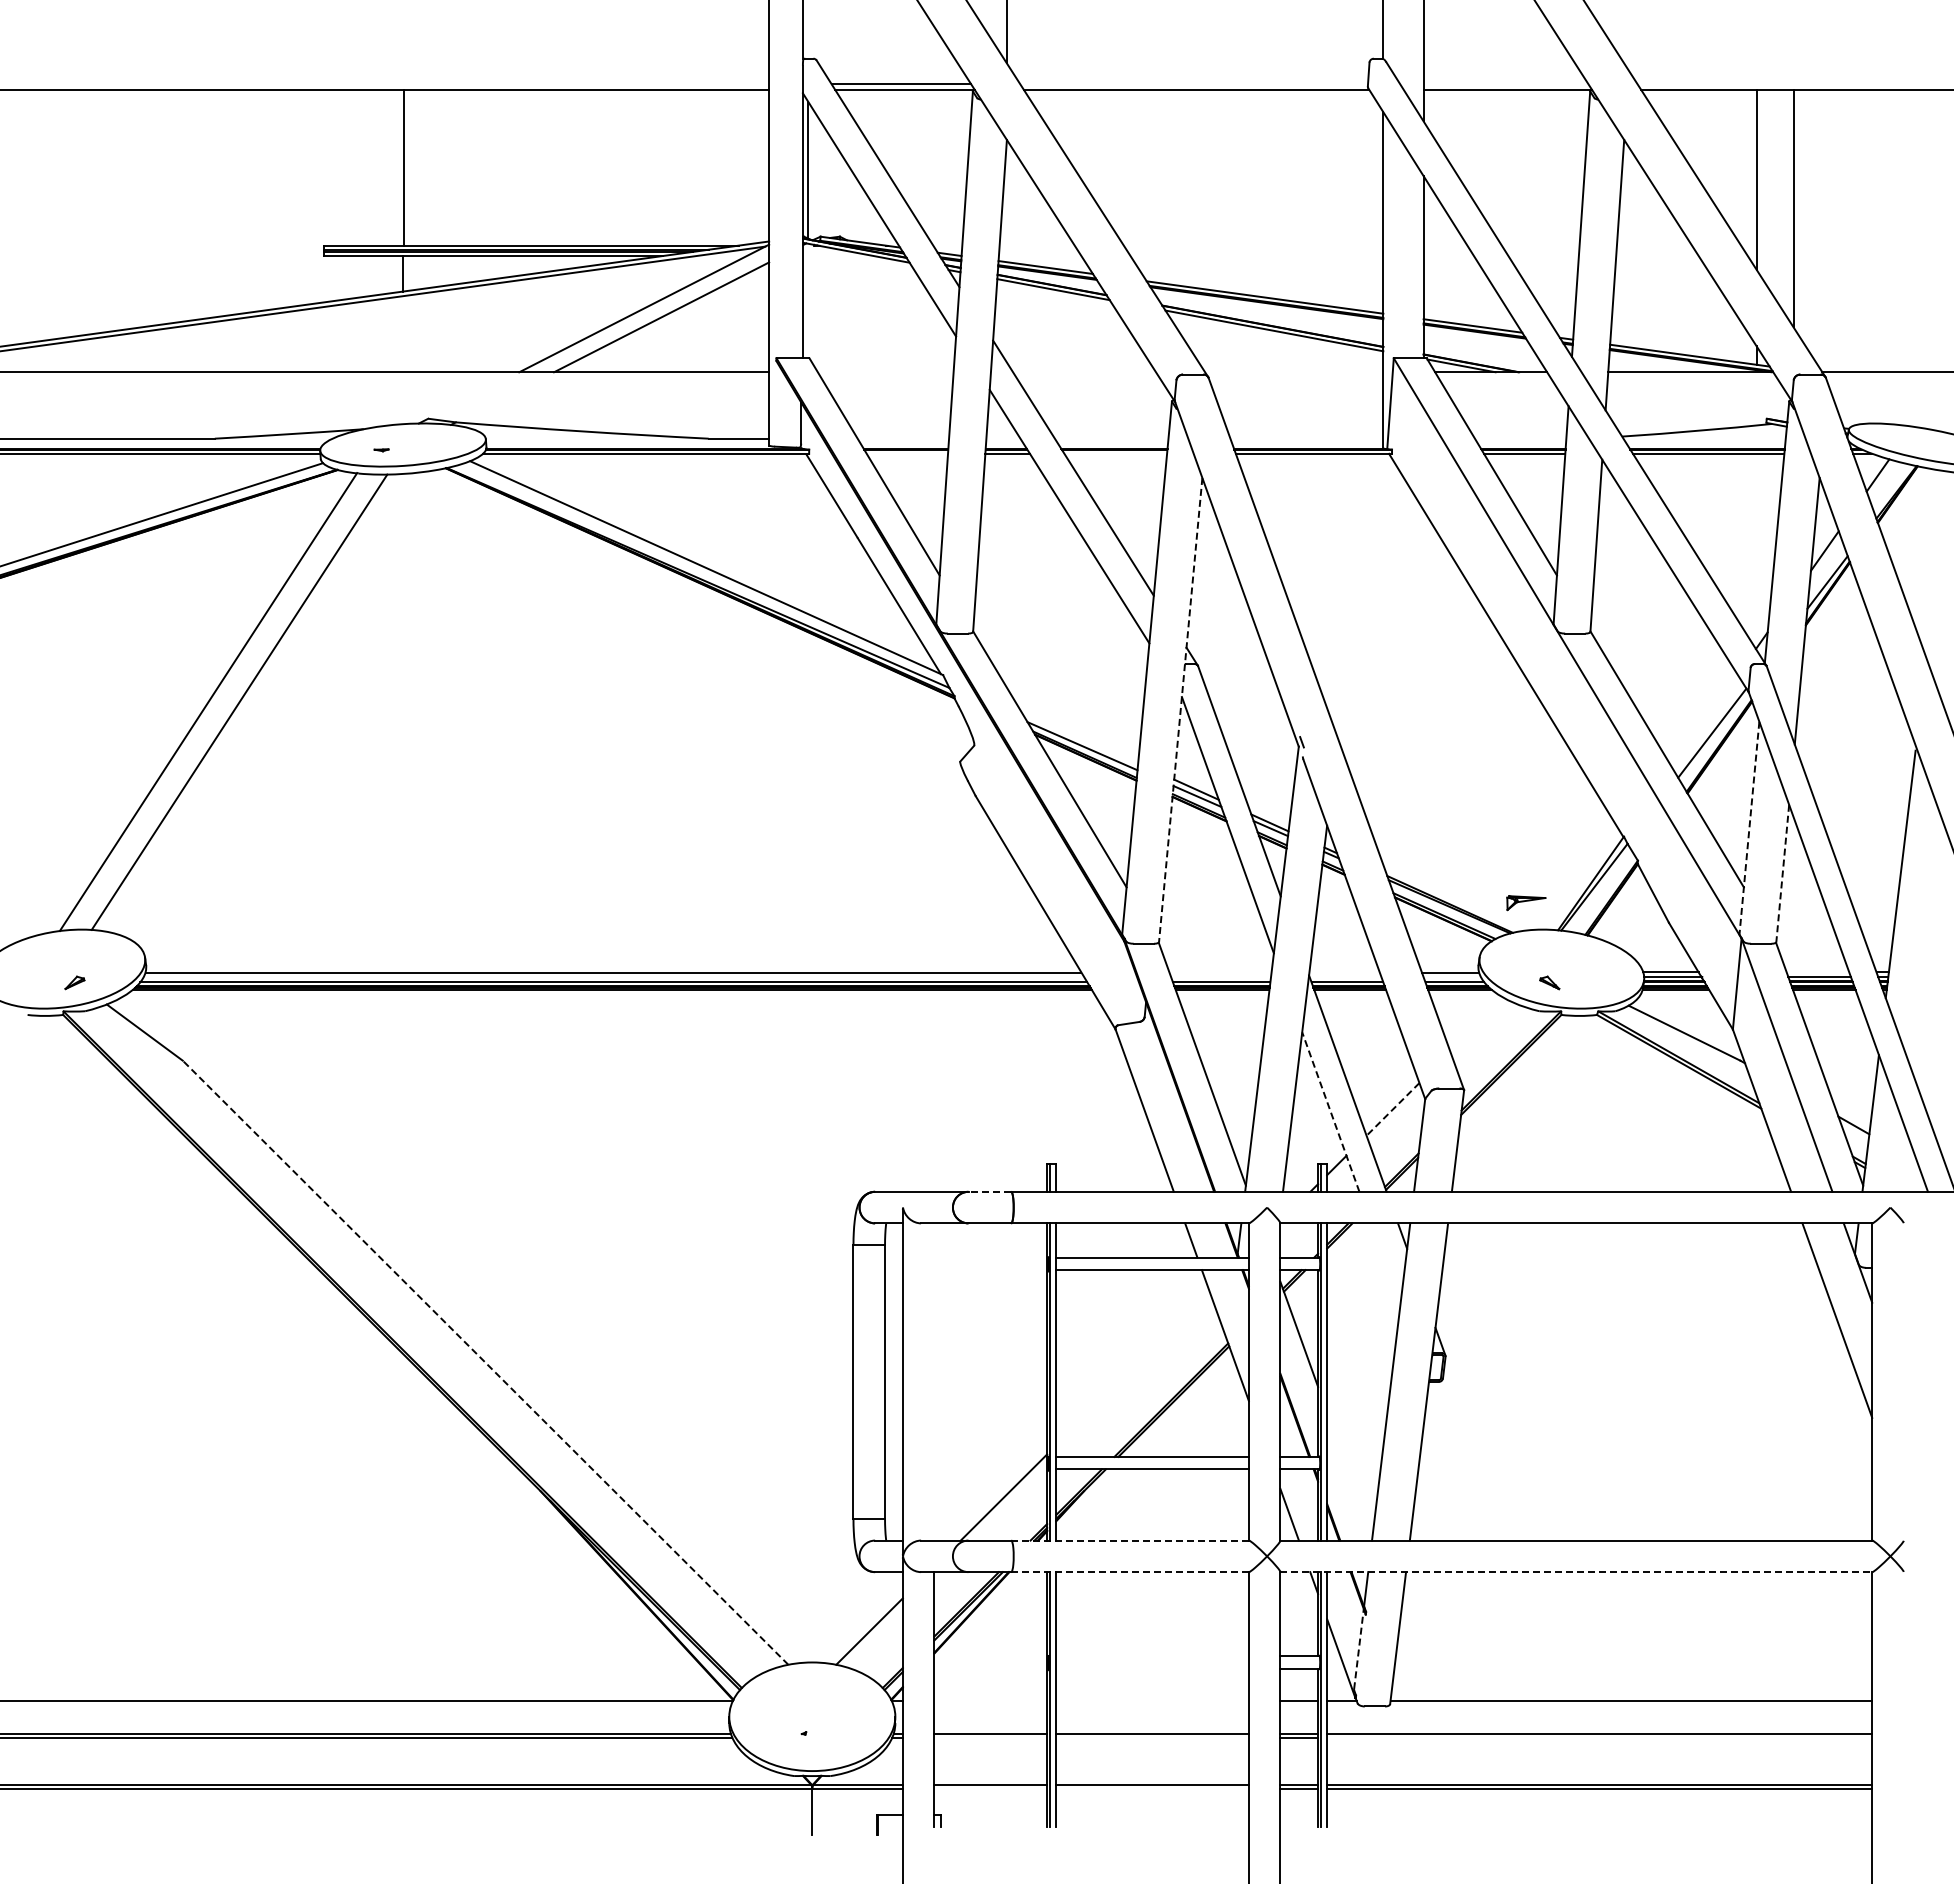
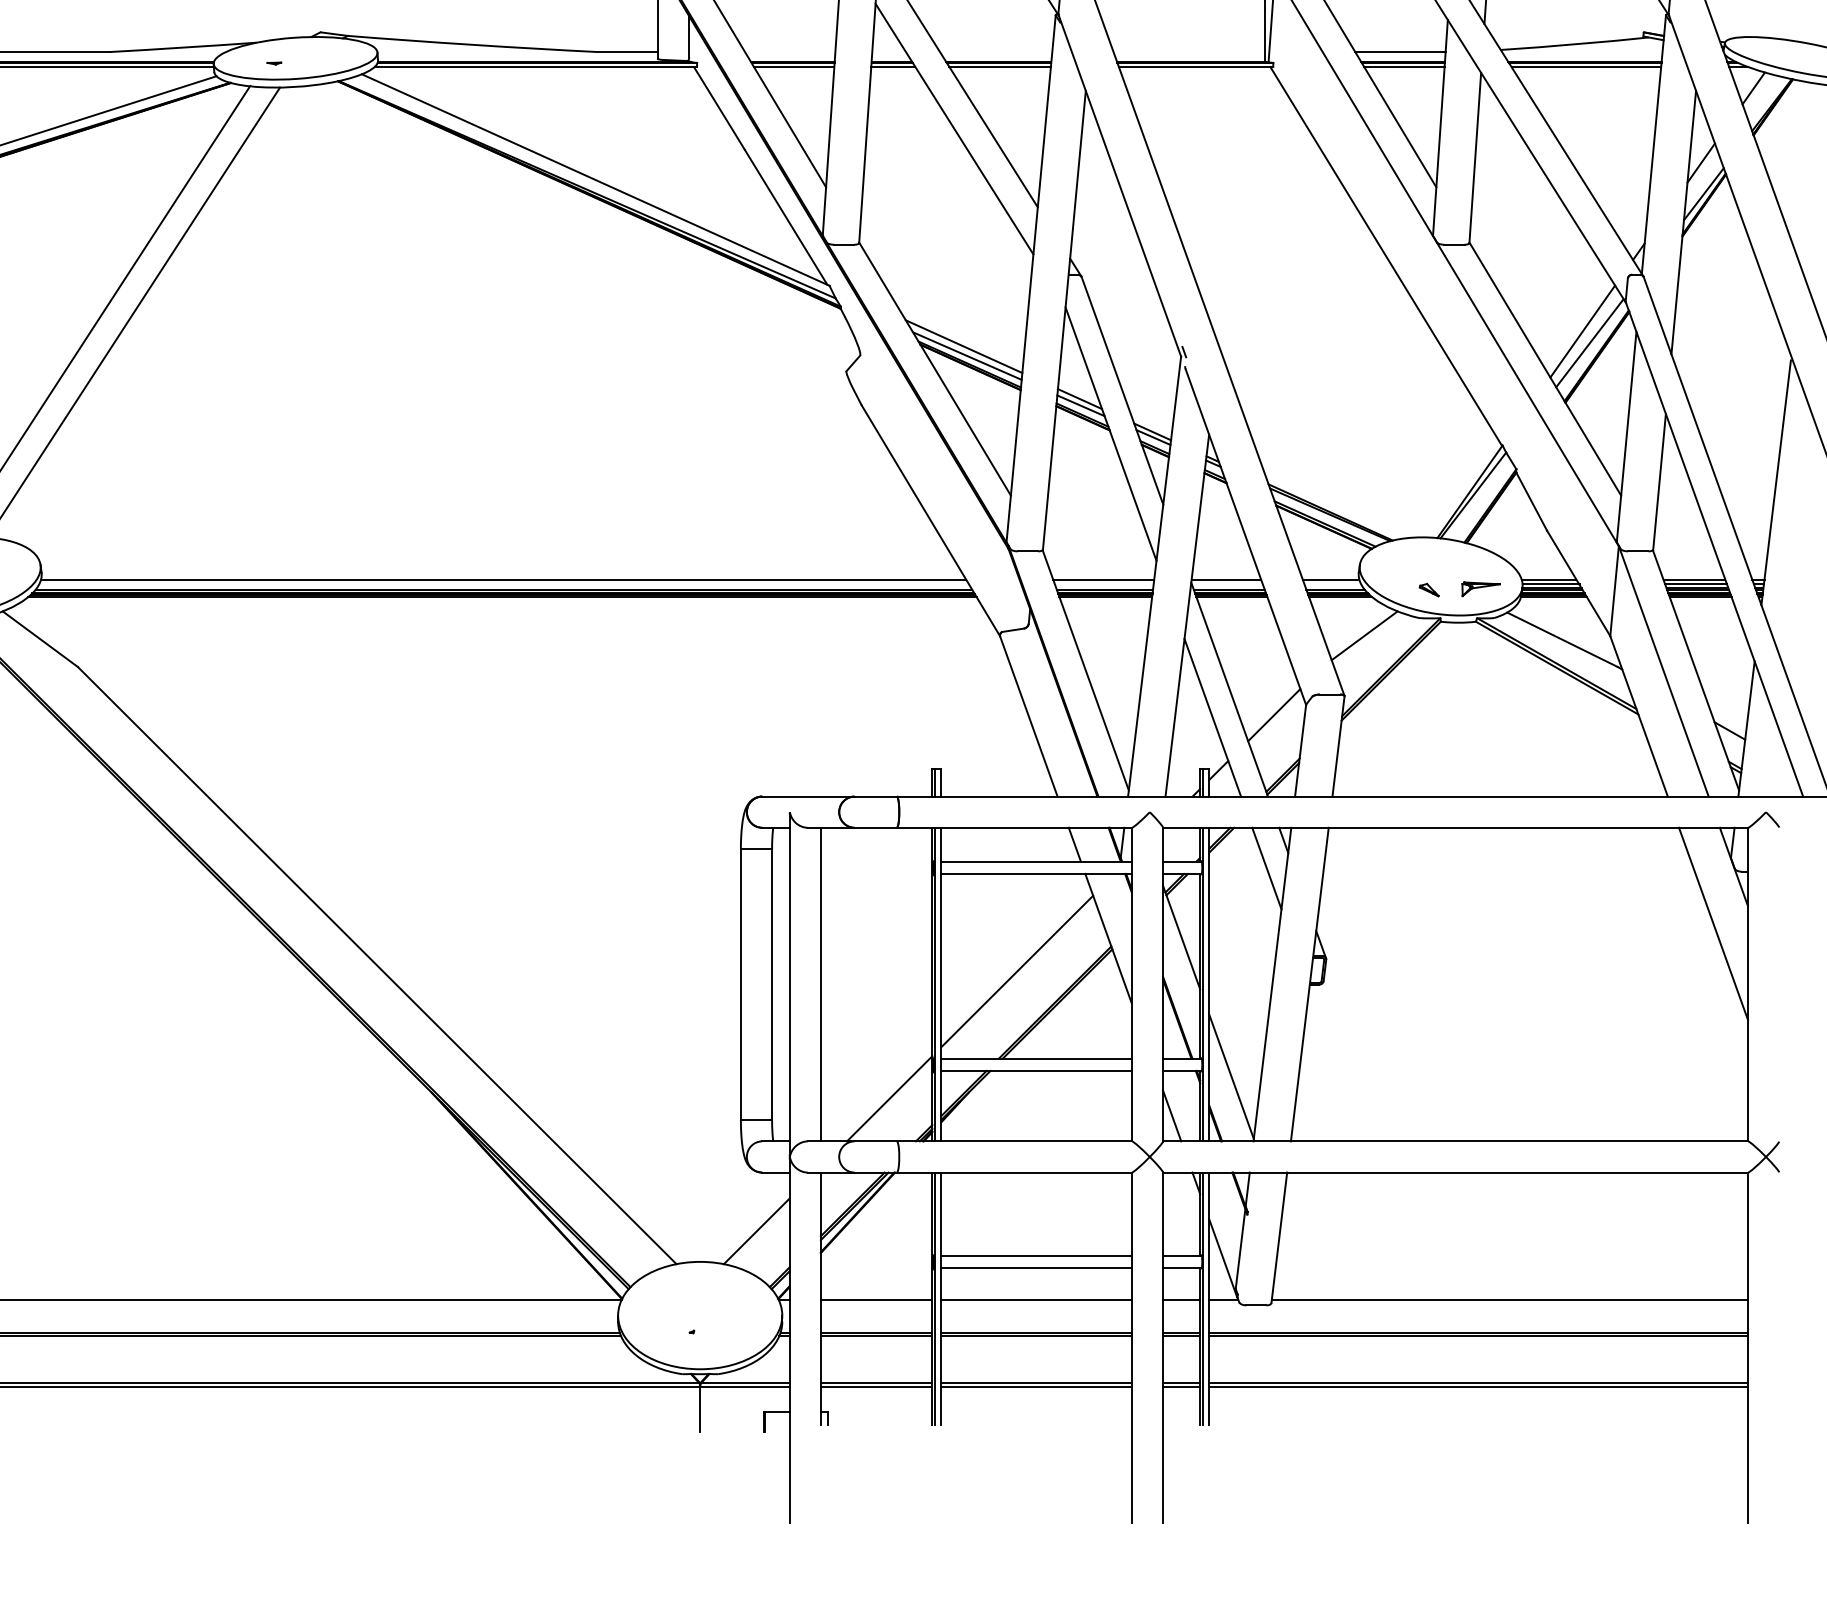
line: (1520, 438) -> (1400, 51), added
line: (907, 453) -> (794, 66), added
line: (1115, 453) -> (999, 66), added
line: (1180, 710) -> (1064, 320), dashed -> solid
line: (1704, 720) -> (1582, 330), added
line: (1079, 736) -> (964, 346), added
line: (1749, 828) -> (1626, 437), dashed -> solid
line: (1782, 873) -> (1659, 481), dashed -> solid
part: (1526, 903) -> (1481, 589), moved
line: (1220, 972) -> (1103, 579), added
line: (1344, 972) -> (1226, 579), added
line: (1817, 972) -> (1693, 579), added
line: (1484, 1028) -> (1364, 635), added
line: (1392, 1109) -> (1273, 715), dashed -> solid
line: (1330, 1112) -> (1212, 718), dashed -> solid
line: (989, 1191) -> (875, 796), dashed -> solid
line: (1385, 1264) -> (1266, 868), added
line: (485, 1362) -> (377, 965), dashed -> solid
line: (1132, 1368) -> (1016, 971), added
line: (934, 1381) -> (820, 984), added
line: (1349, 1475) -> (1231, 1077), added
line: (1130, 1540) -> (1014, 1141), dashed -> solid
line: (1130, 1572) -> (1014, 1172), dashed -> solid
line: (1576, 1572) -> (1455, 1172), dashed -> solid
line: (1359, 1648) -> (1241, 1248), dashed -> solid
line: (1152, 1656) -> (1036, 1255), added
line: (1152, 1668) -> (1036, 1267), added
line: (990, 1700) -> (876, 1299), added
line: (1152, 1700) -> (1036, 1299), added
line: (990, 1737) -> (876, 1336), added
line: (1152, 1737) -> (1036, 1336), added
line: (1599, 1737) -> (1478, 1336), added
line: (990, 1788) -> (876, 1386), added
line: (1152, 1788) -> (1036, 1386), added

